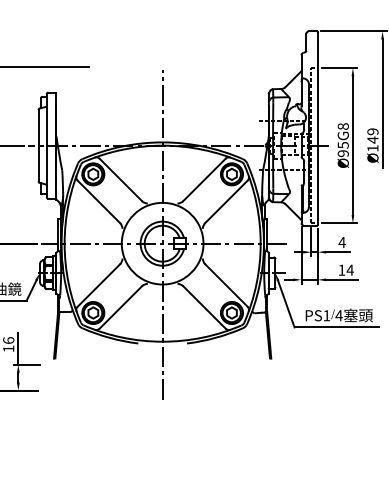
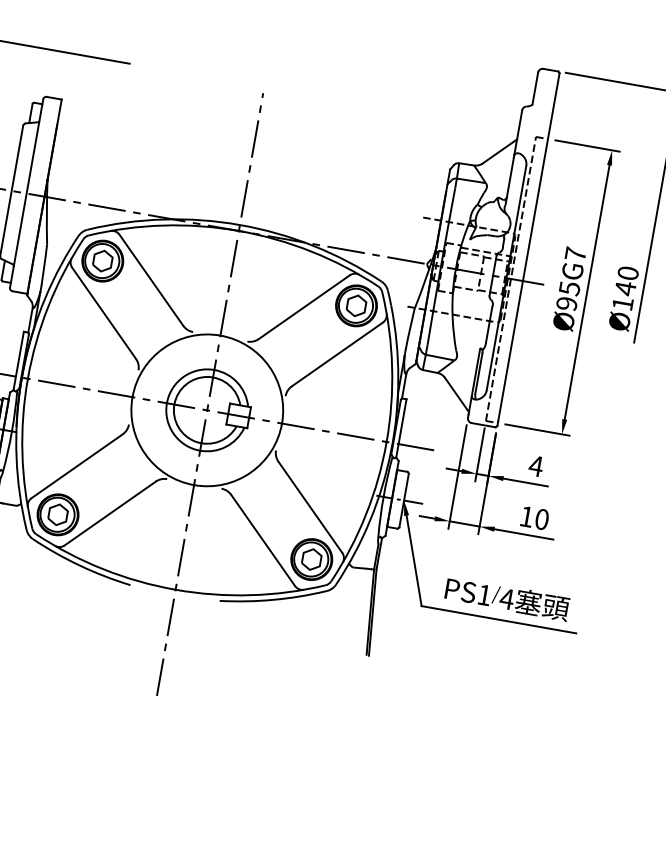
text: (342, 126) -> (574, 253), Ø95G8 -> Ø95G7
text: (372, 131) -> (627, 272), Ø149 -> Ø140
text: (349, 269) -> (540, 517), 14 -> 10

